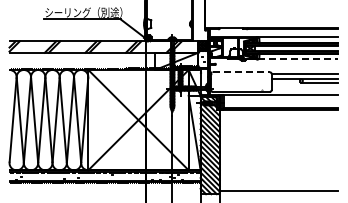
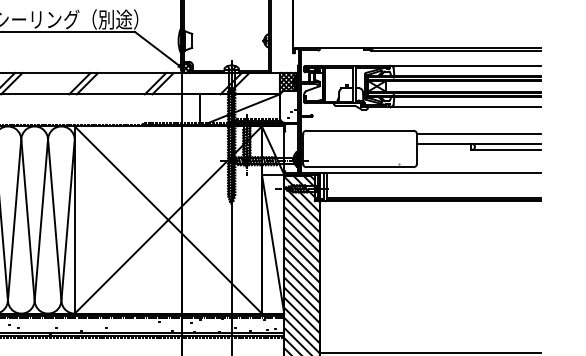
line: (298, 59) -> (466, 106), dashed -> solid
line: (241, 72) -> (360, 131), dashed -> solid

